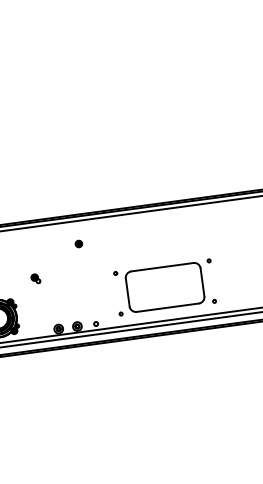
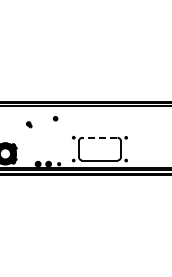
line: (161, 266) -> (99, 137), solid -> dashed
part: (36, 278) -> (29, 124), moved

